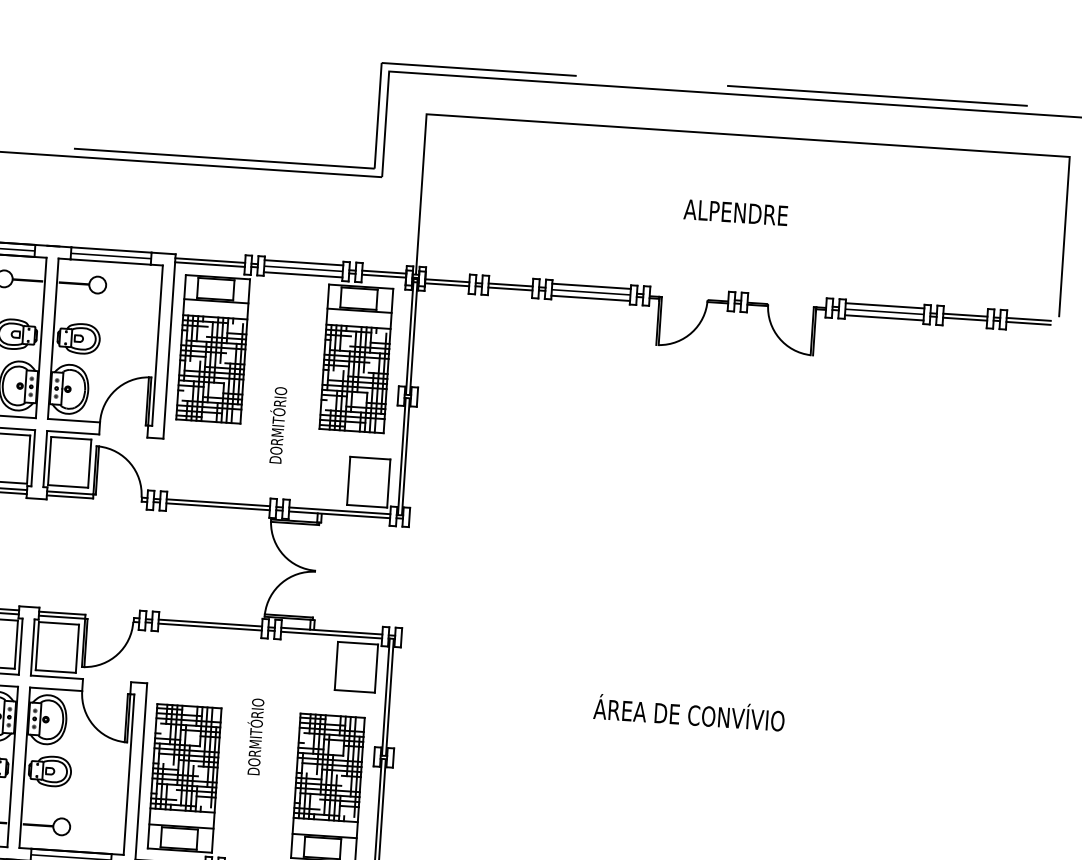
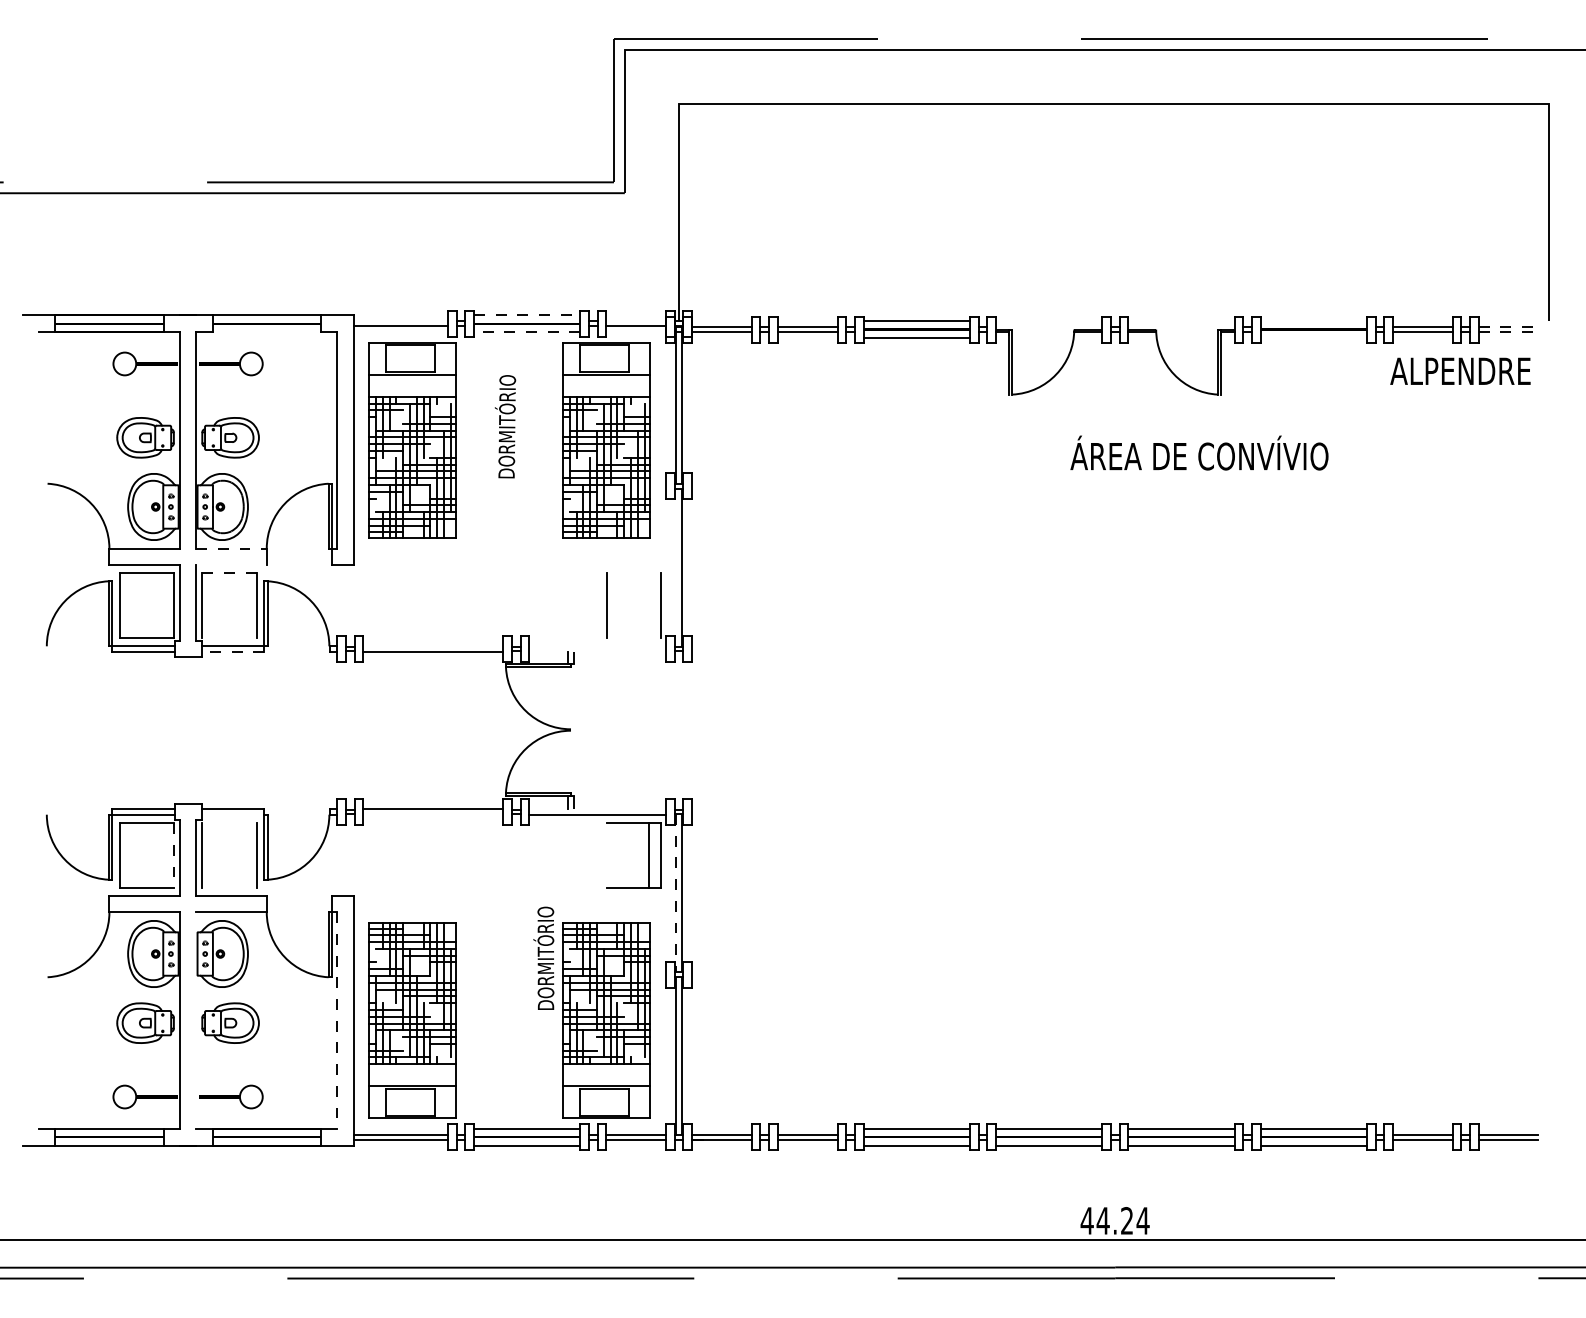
text: (735, 212) -> (1460, 370), moved
line: (210, 260) -> (400, 320), removed
line: (110, 261) -> (266, 331), removed
line: (304, 262) -> (527, 315), solid -> dashed
line: (384, 271) -> (636, 320), removed
line: (302, 274) -> (526, 331), solid -> dashed
line: (884, 305) -> (1313, 321), removed
line: (884, 317) -> (1313, 337), removed
line: (1028, 319) -> (1508, 326), solid -> dashed
line: (1028, 323) -> (1508, 332), solid -> dashed
line: (74, 420) -> (232, 548), solid -> dashed
text: (277, 425) -> (505, 426), moved
line: (73, 433) -> (231, 565), removed
line: (70, 438) -> (228, 572), solid -> dashed
line: (401, 456) -> (676, 567), removed
line: (369, 457) -> (633, 572), removed
line: (68, 486) -> (229, 637), removed
line: (69, 496) -> (232, 651), solid -> dashed
line: (218, 502) -> (433, 646), removed
line: (366, 506) -> (633, 637), removed
line: (339, 510) -> (597, 646), removed
line: (339, 514) -> (597, 651), removed
line: (61, 617) -> (232, 814), removed
line: (59, 623) -> (229, 823), removed
line: (210, 627) -> (433, 814), removed
line: (331, 631) -> (597, 809), removed
line: (16, 644) -> (173, 855), solid -> dashed
line: (336, 665) -> (648, 855), moved
line: (55, 671) -> (229, 888), removed
line: (385, 697) -> (676, 893), solid -> dashed
text: (689, 712) -> (1199, 452), moved
text: (254, 736) -> (543, 957), moved
line: (24, 767) -> (196, 1020), removed
line: (129, 774) -> (337, 1020), solid -> dashed

